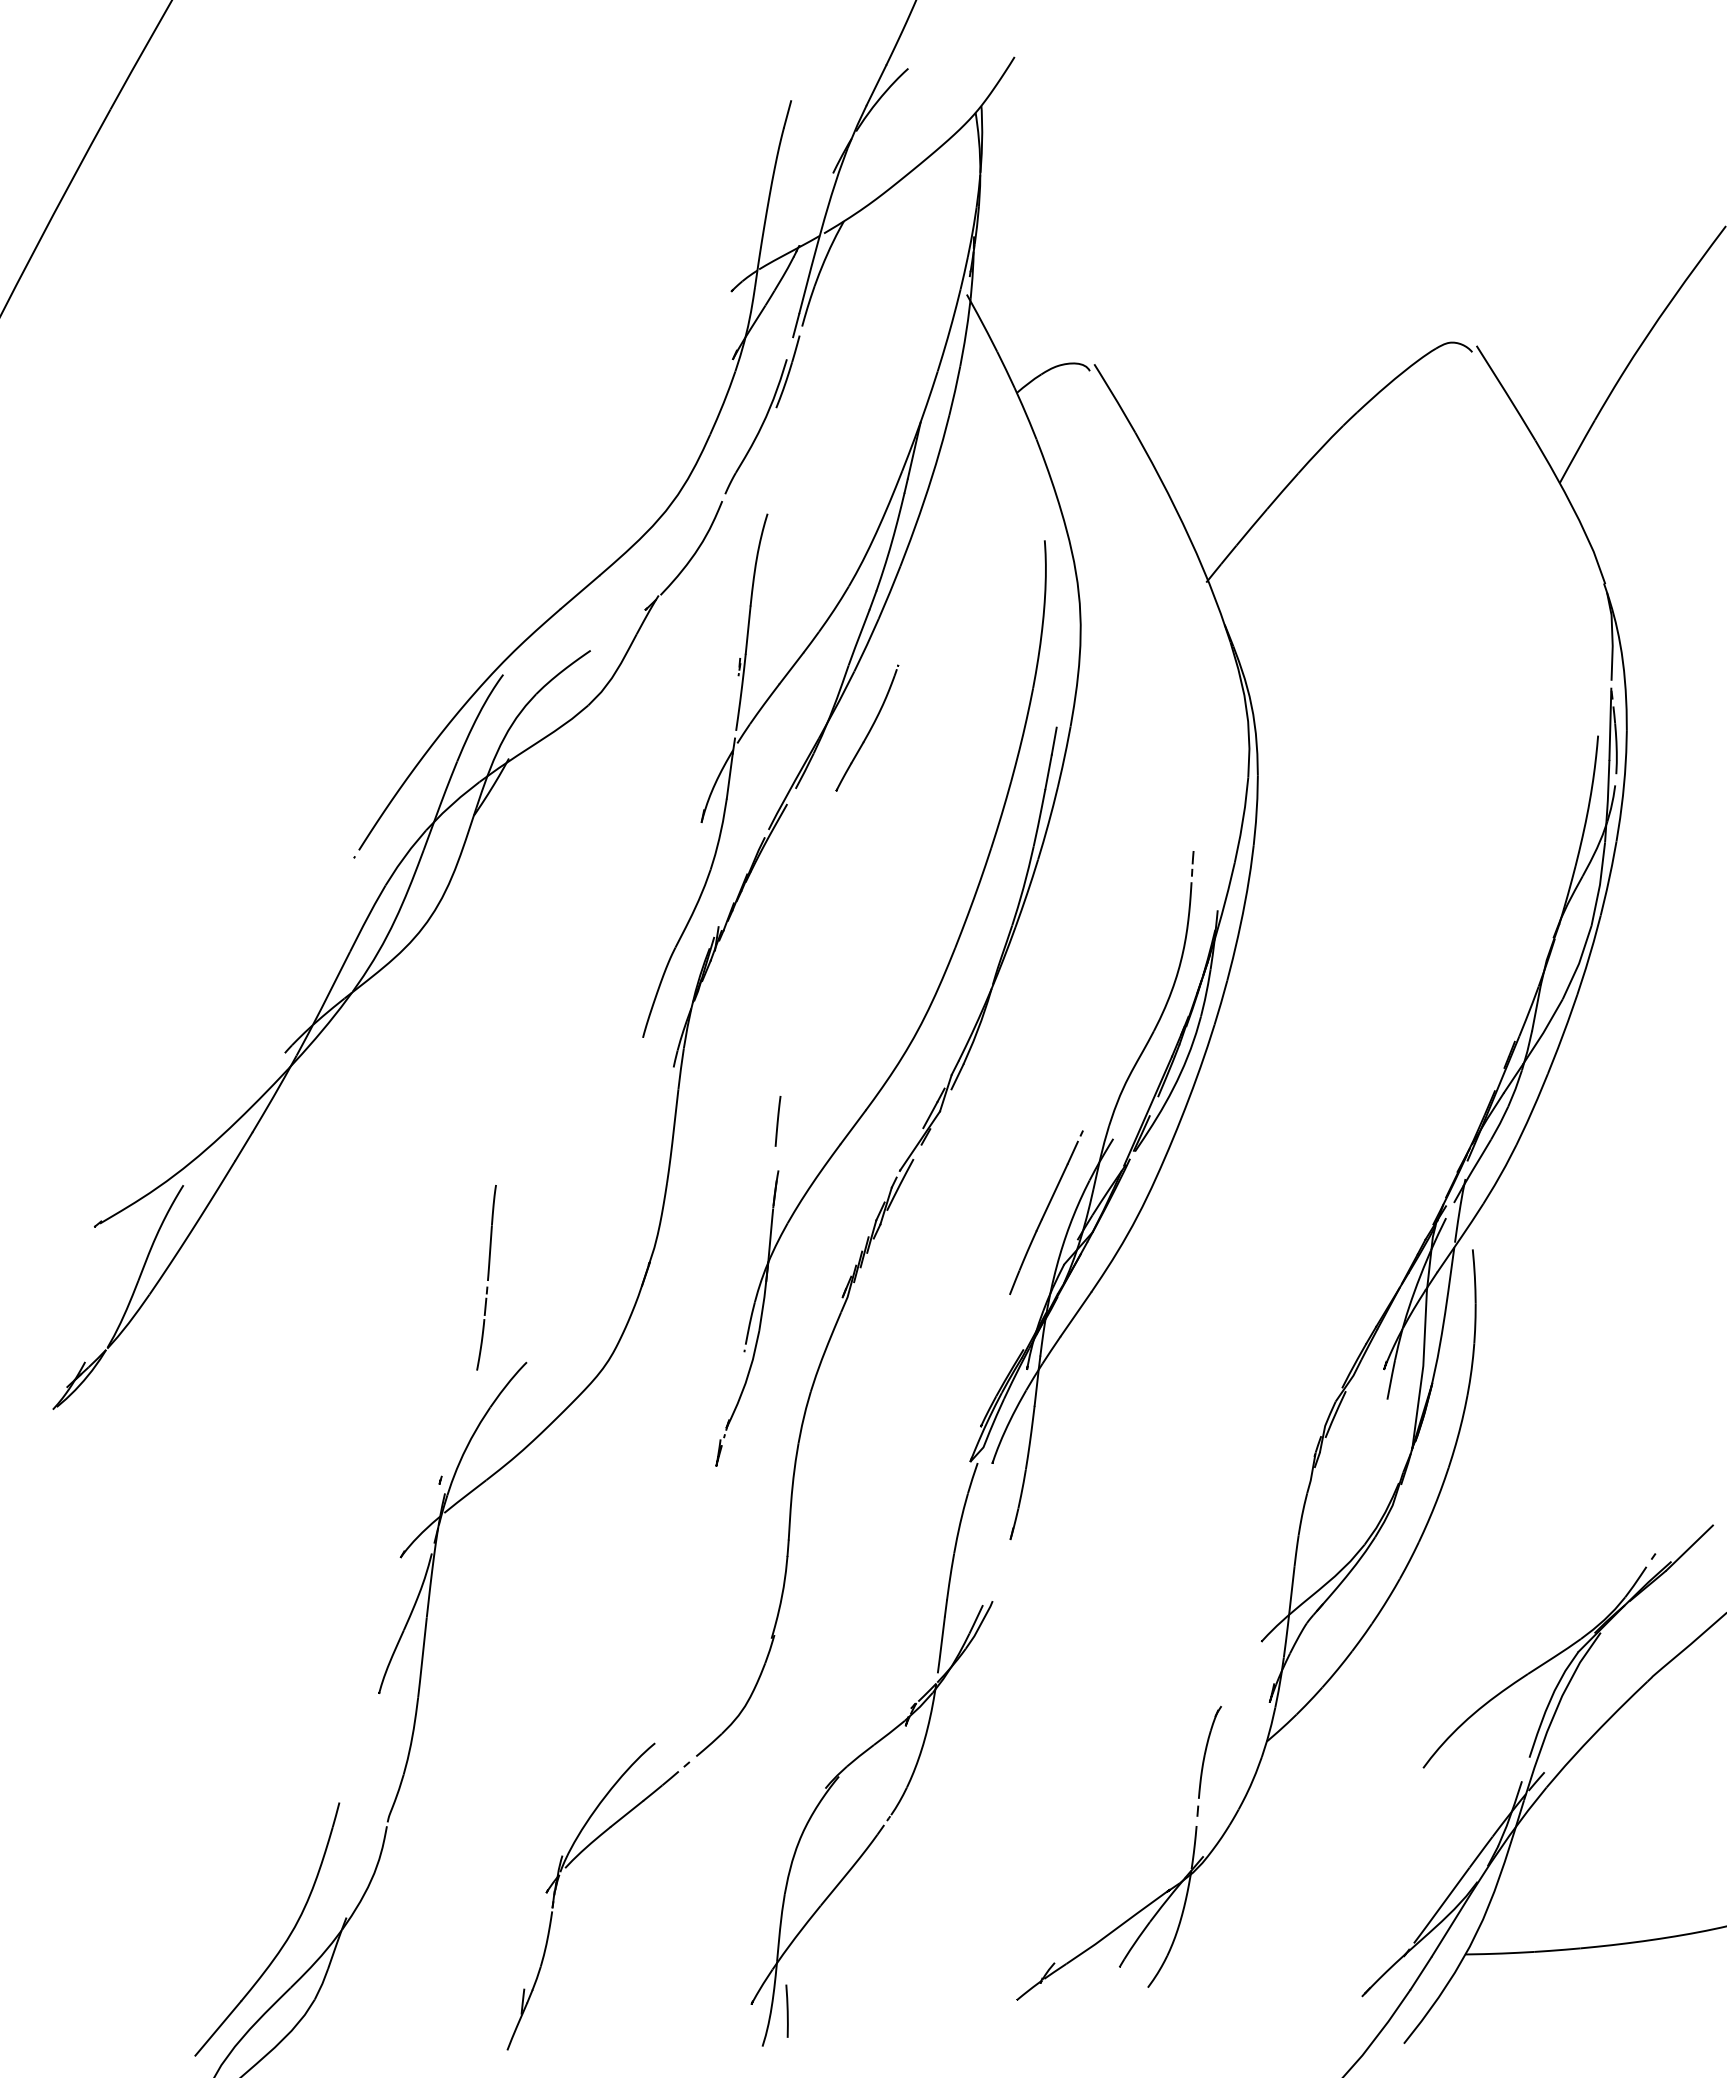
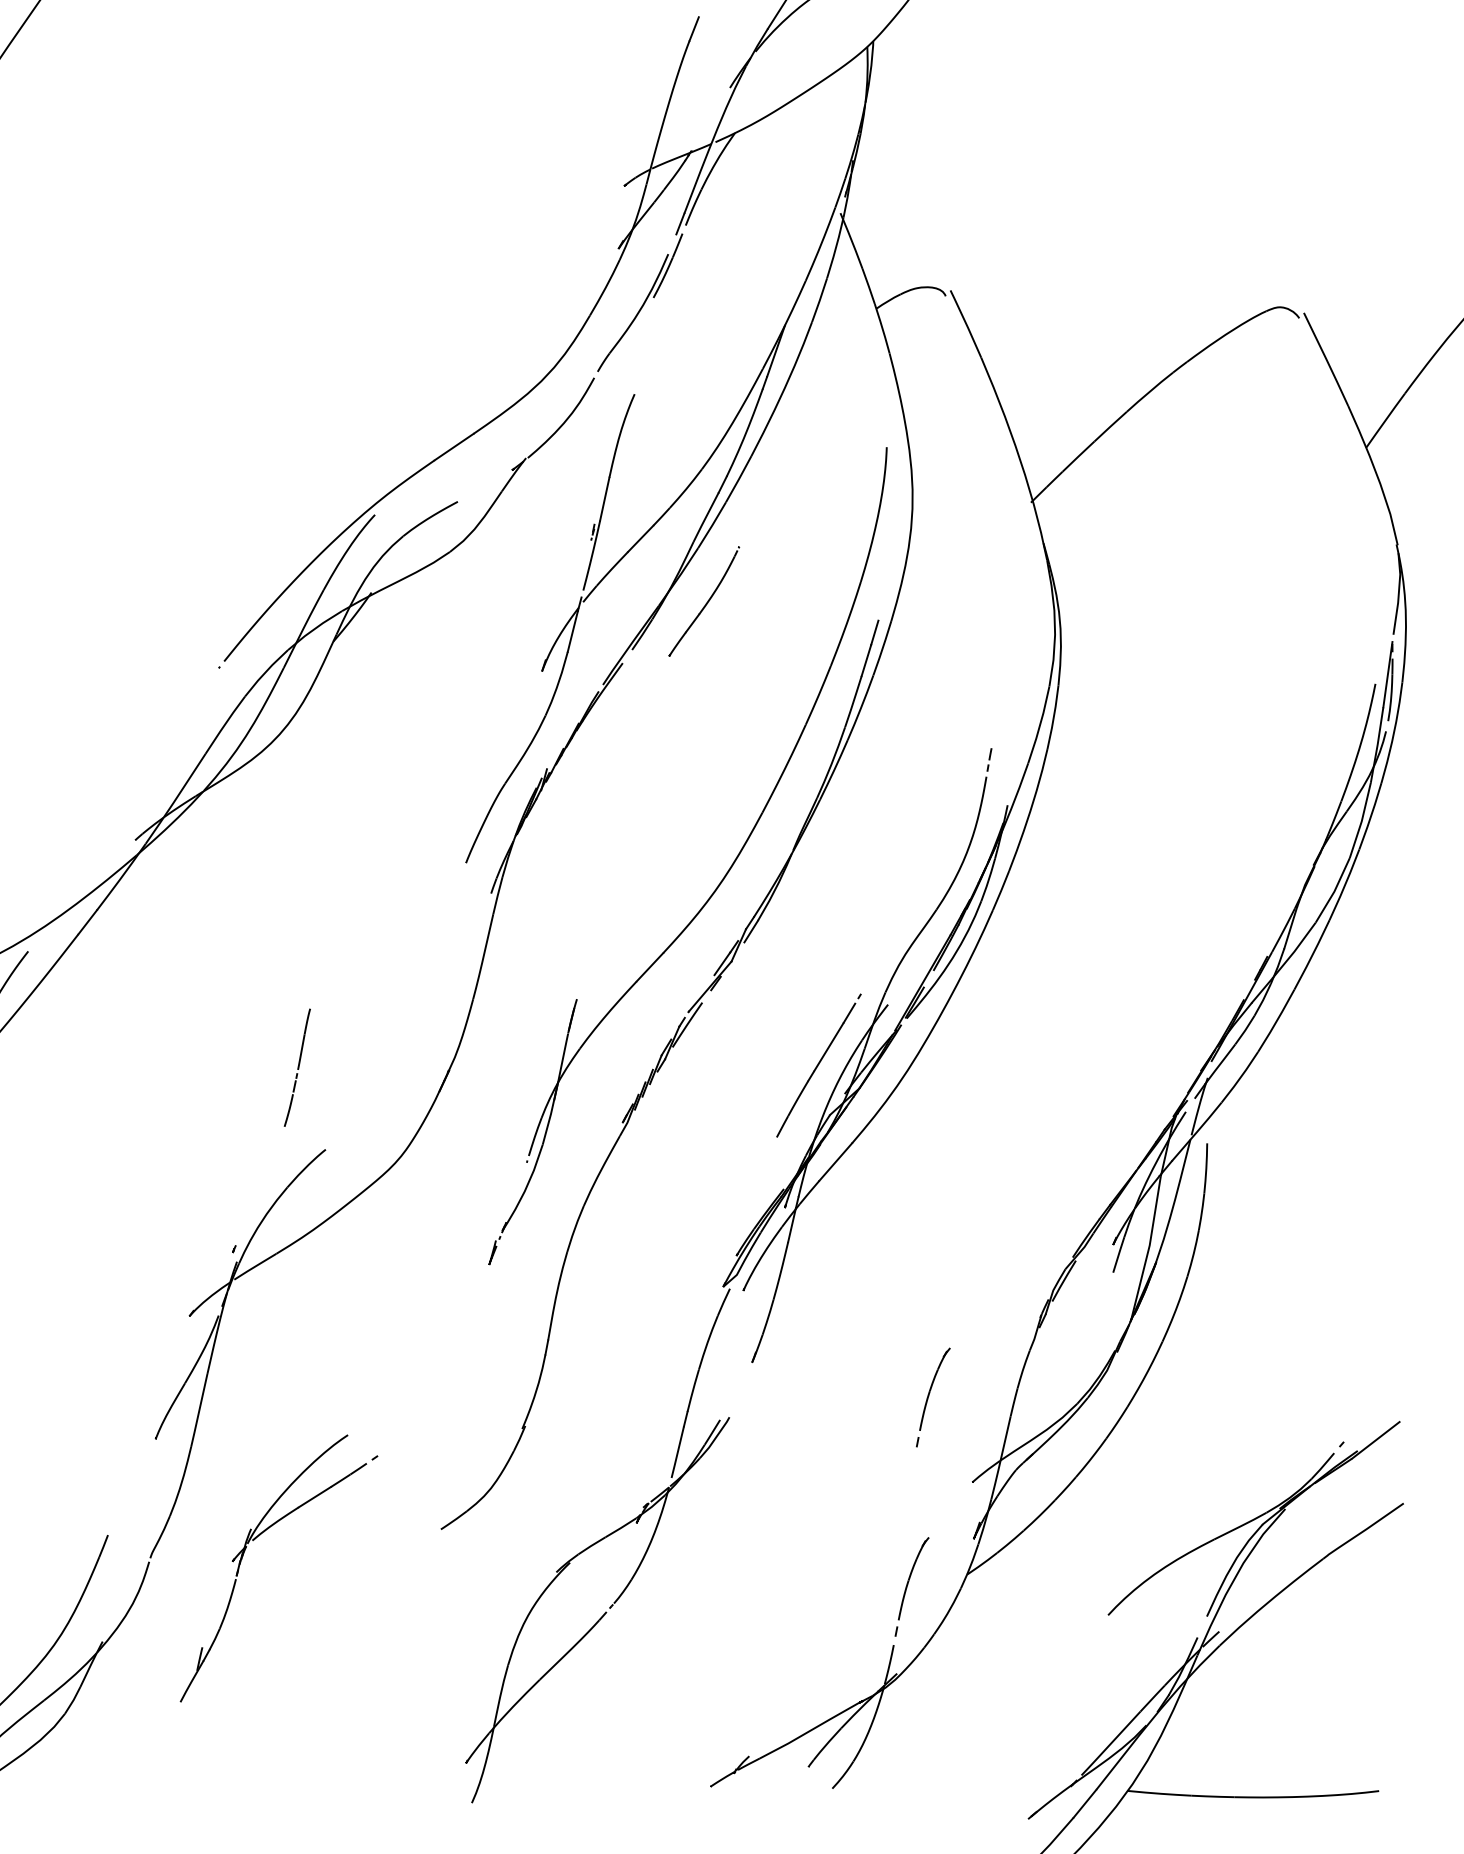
line: (777, 1121) -> (581, 954), removed
part: (486, 1277) -> (297, 1067), size x0.7
part: (1208, 1555) -> (932, 1397), added
part: (557, 1886) -> (243, 1556), moved
line: (786, 2010) -> (497, 1772), removed

